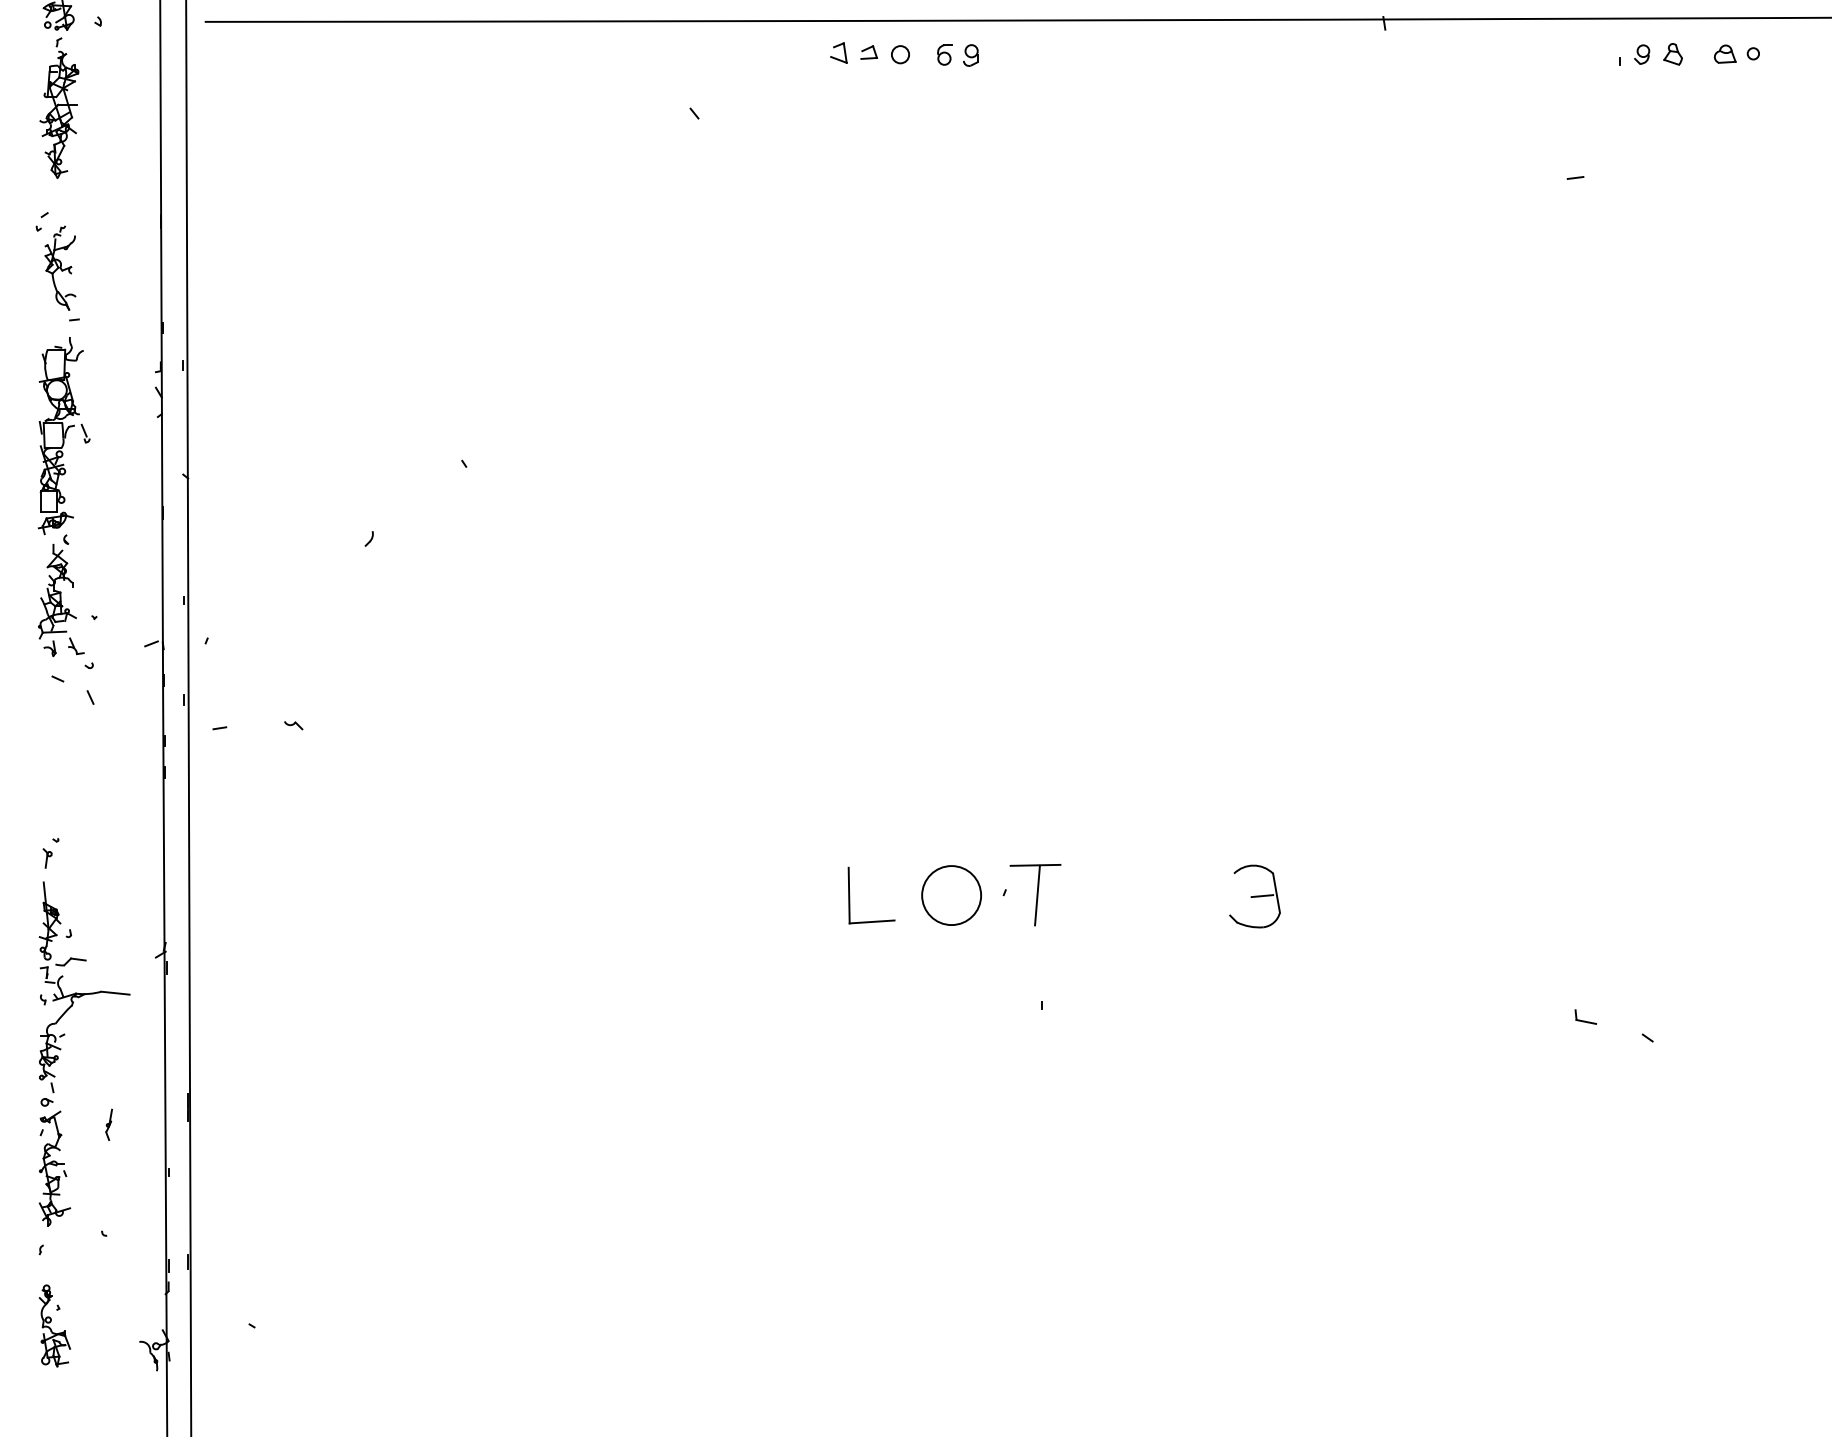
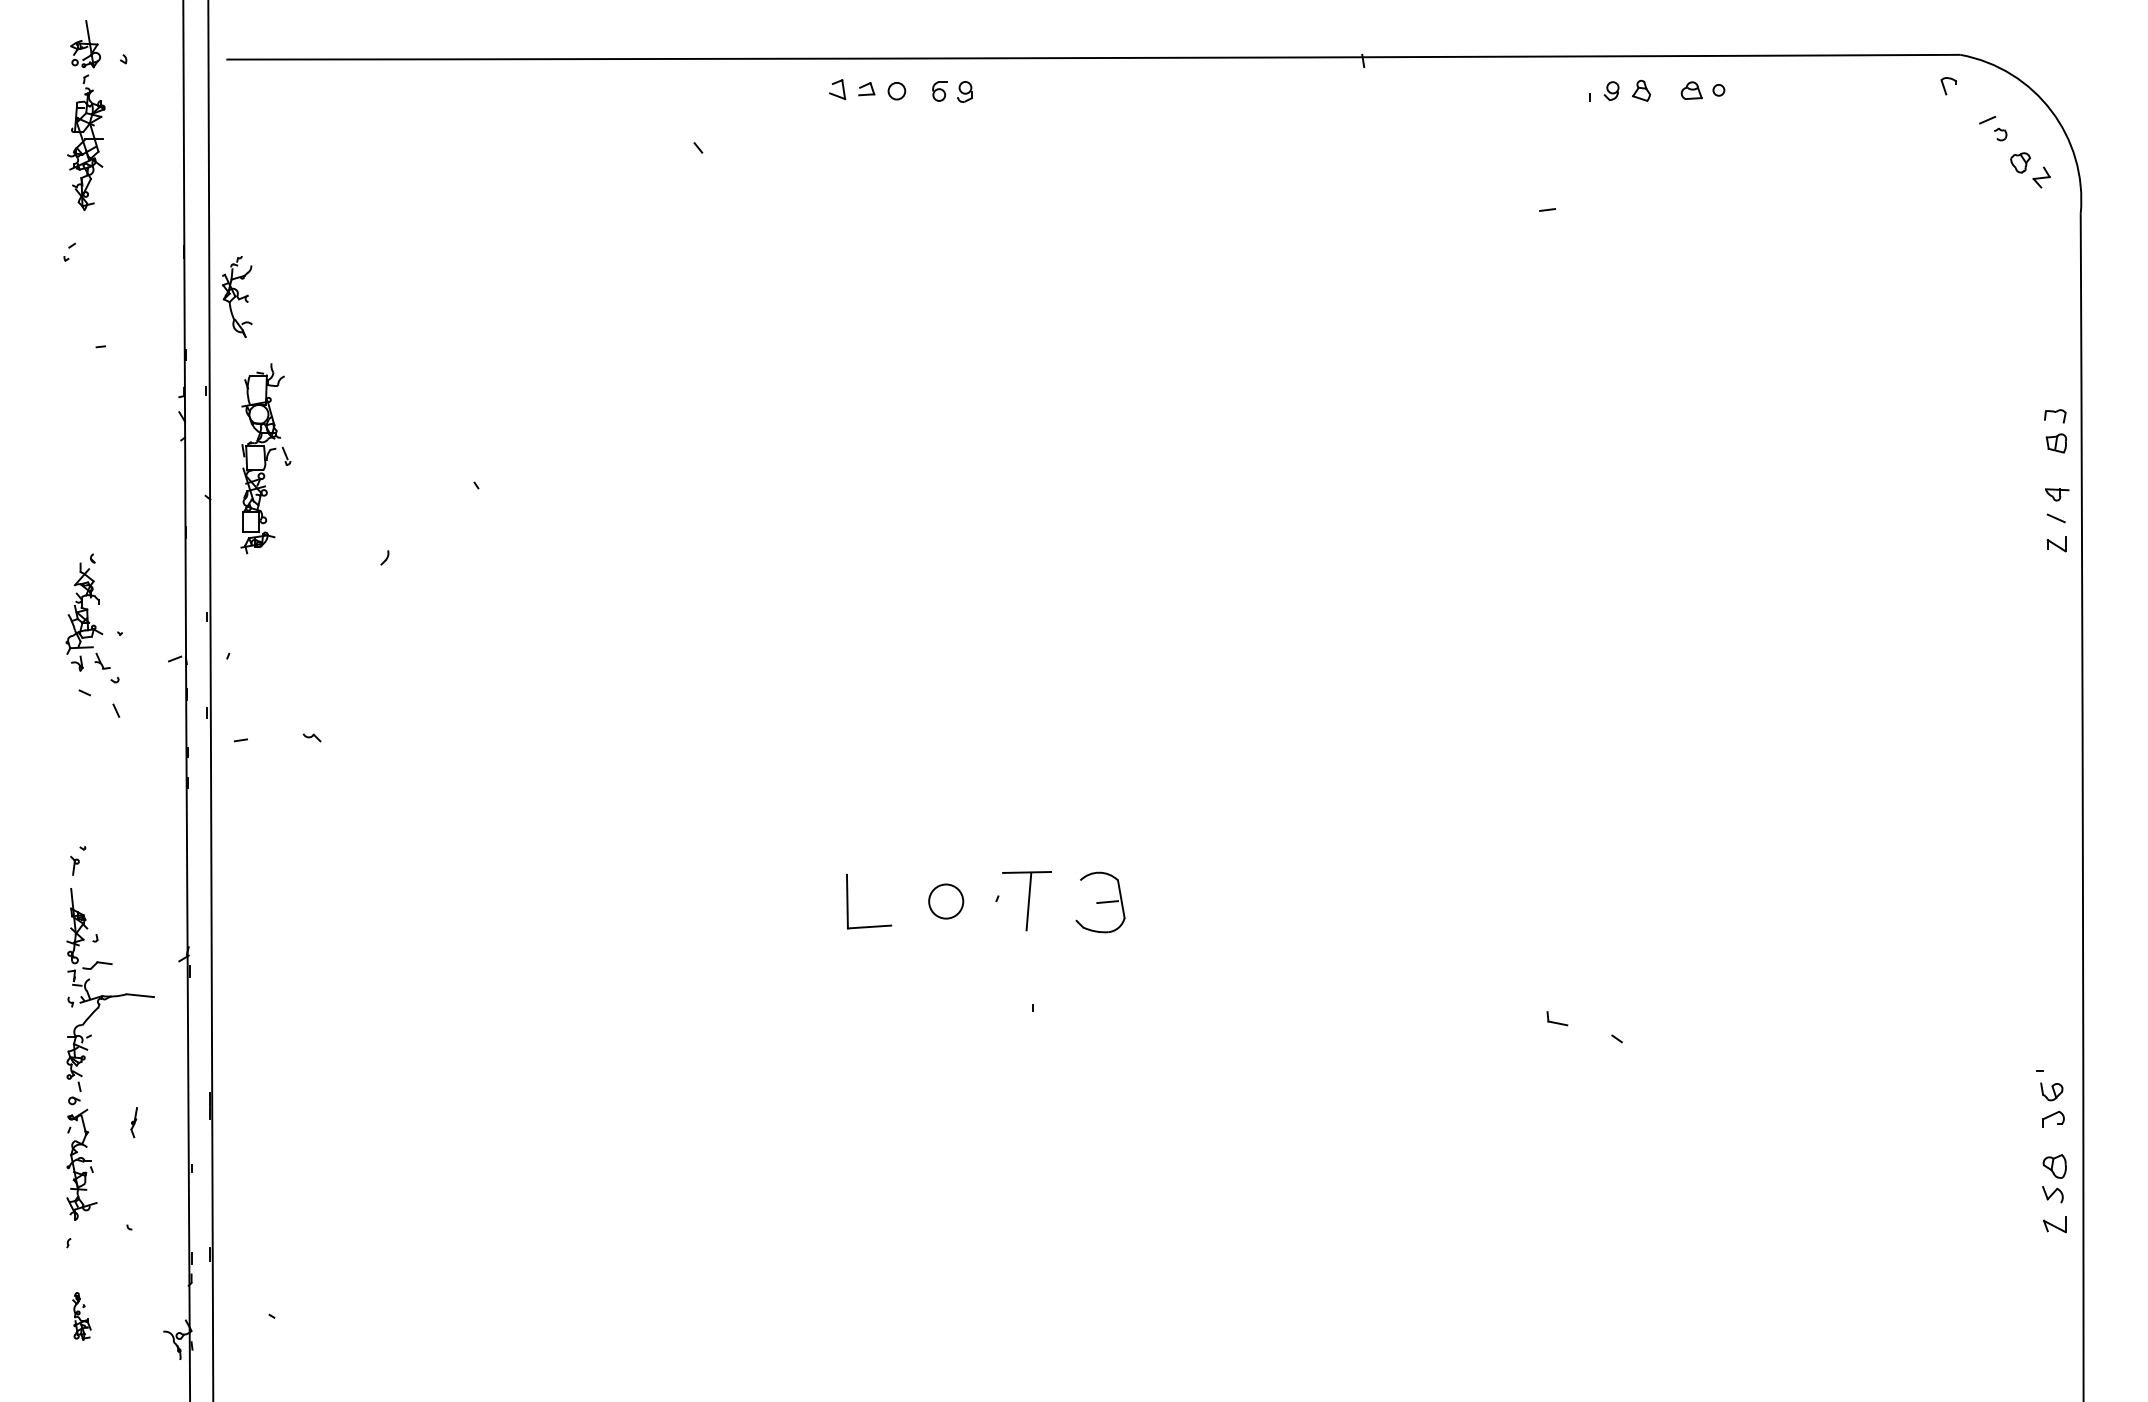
part: (60, 268) -> (237, 297), moved
part: (63, 435) -> (265, 458), moved
circle: (950, 895) -> (945, 901), size x0.6
part: (1254, 896) -> (1100, 902), moved
part: (54, 1326) -> (81, 1316), size x0.6

